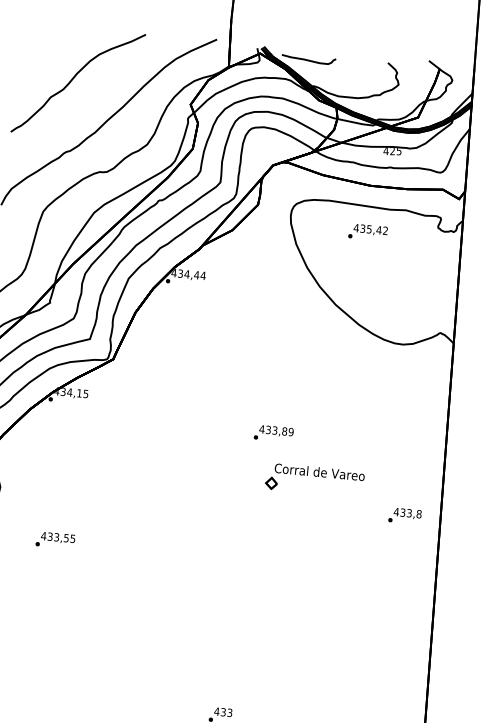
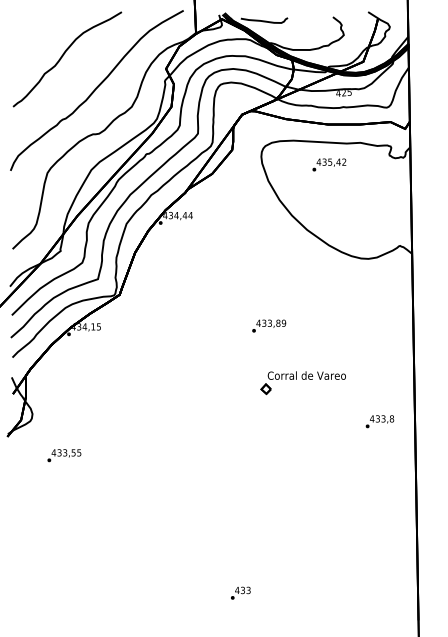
text: (274, 433) -> (269, 325), moved
text: (404, 515) -> (379, 421), moved
text: (55, 540) -> (64, 455), moved

